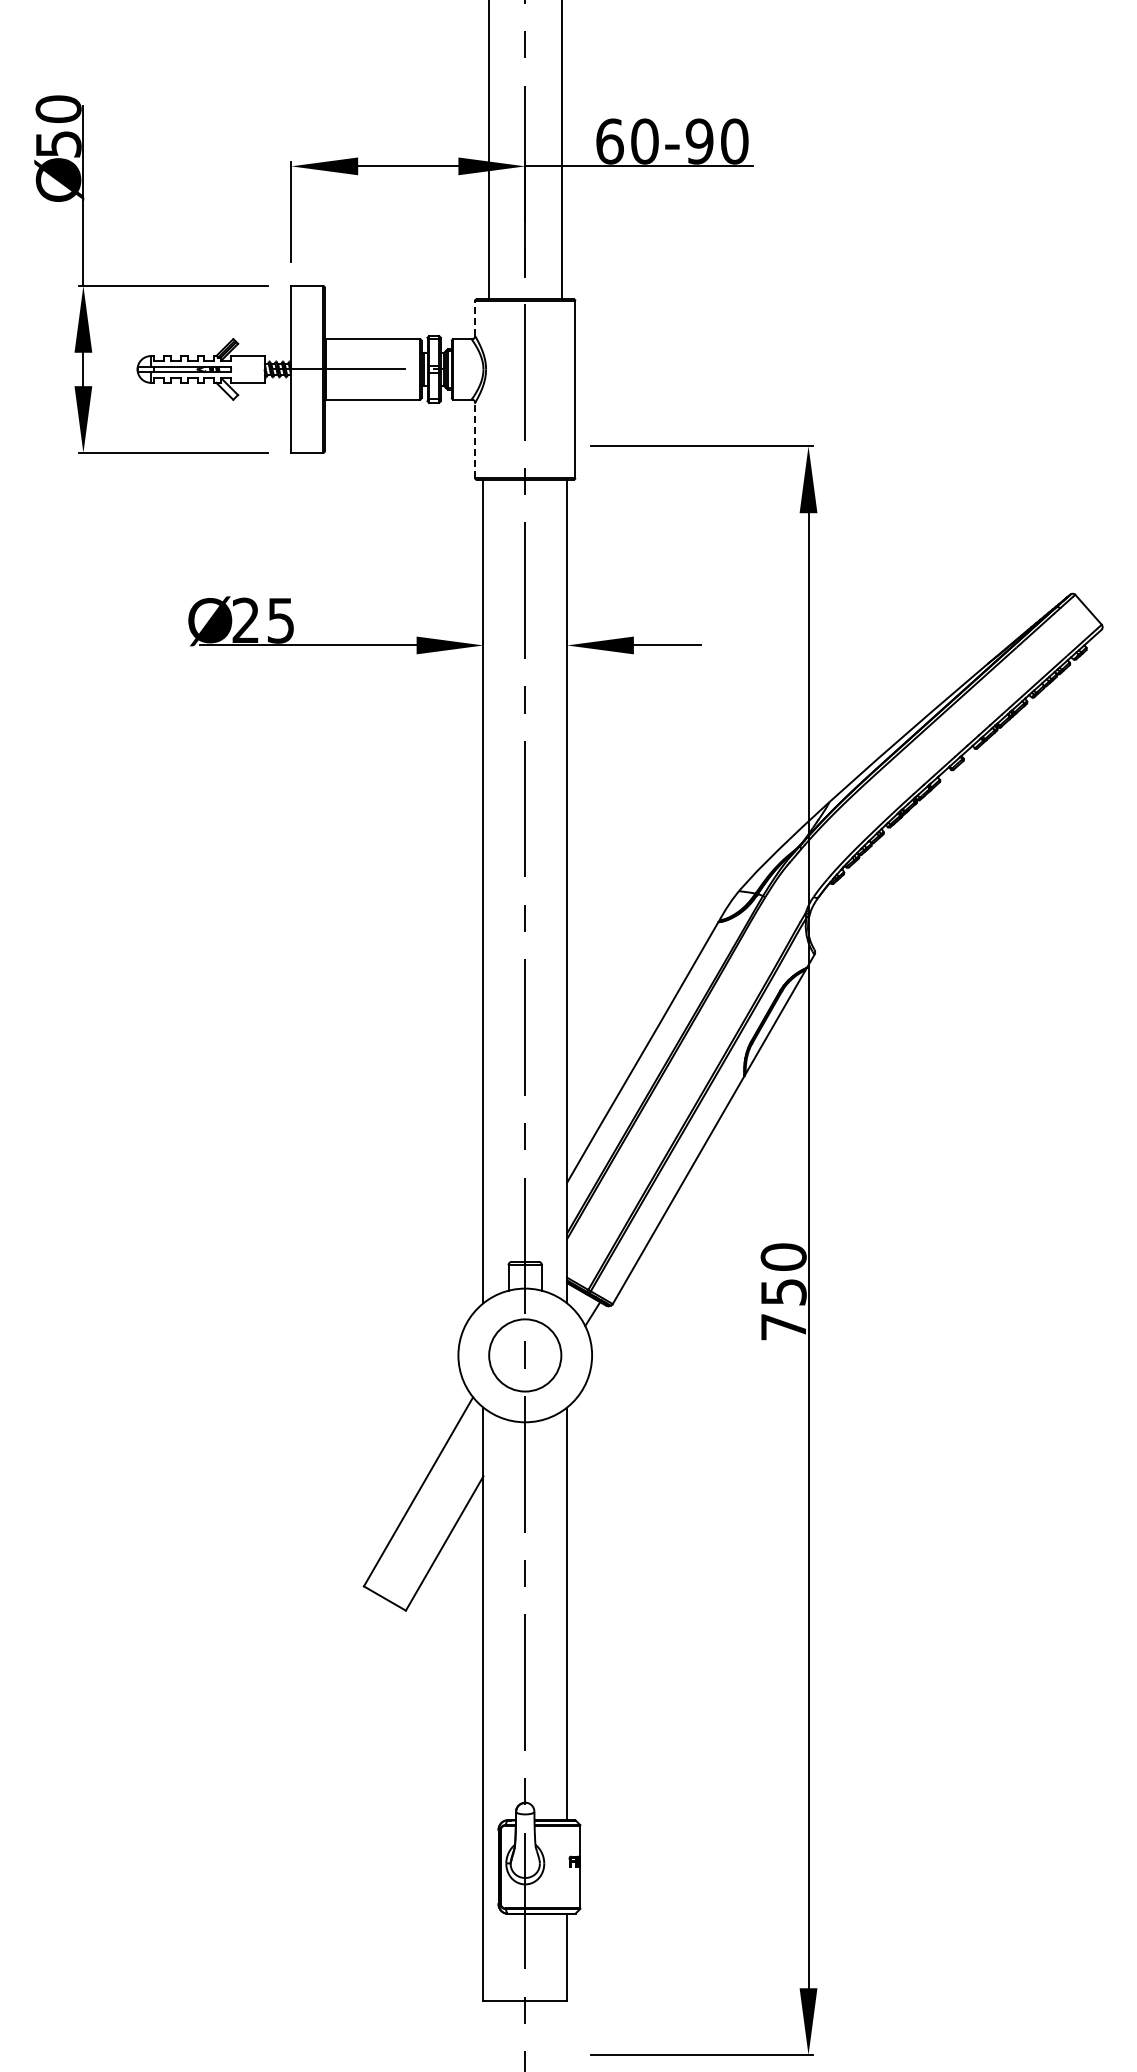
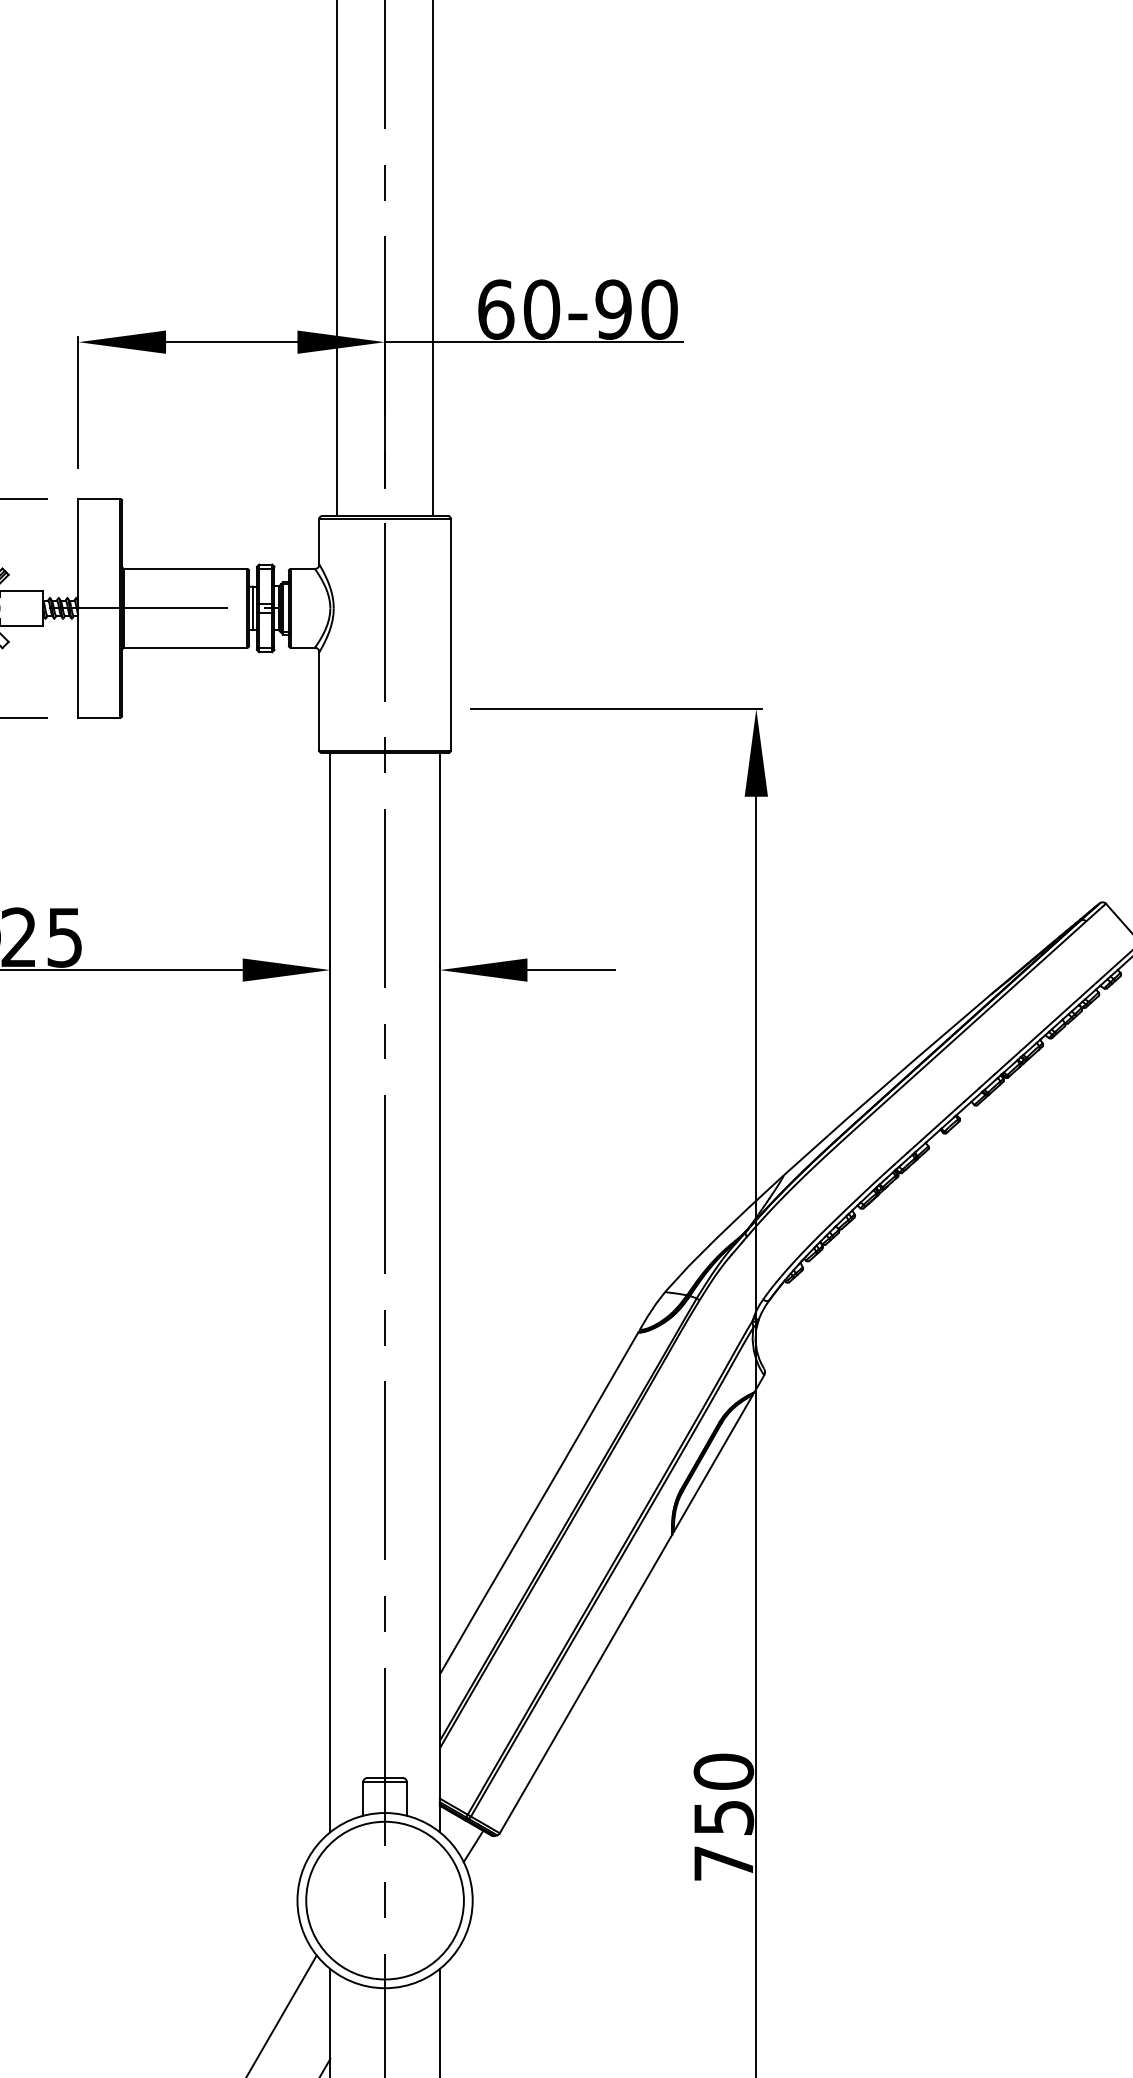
line: (475, 318) -> (319, 541), dashed -> solid
line: (475, 440) -> (319, 701), dashed -> solid
circle: (525, 1355) -> (385, 1900), size x1.67

